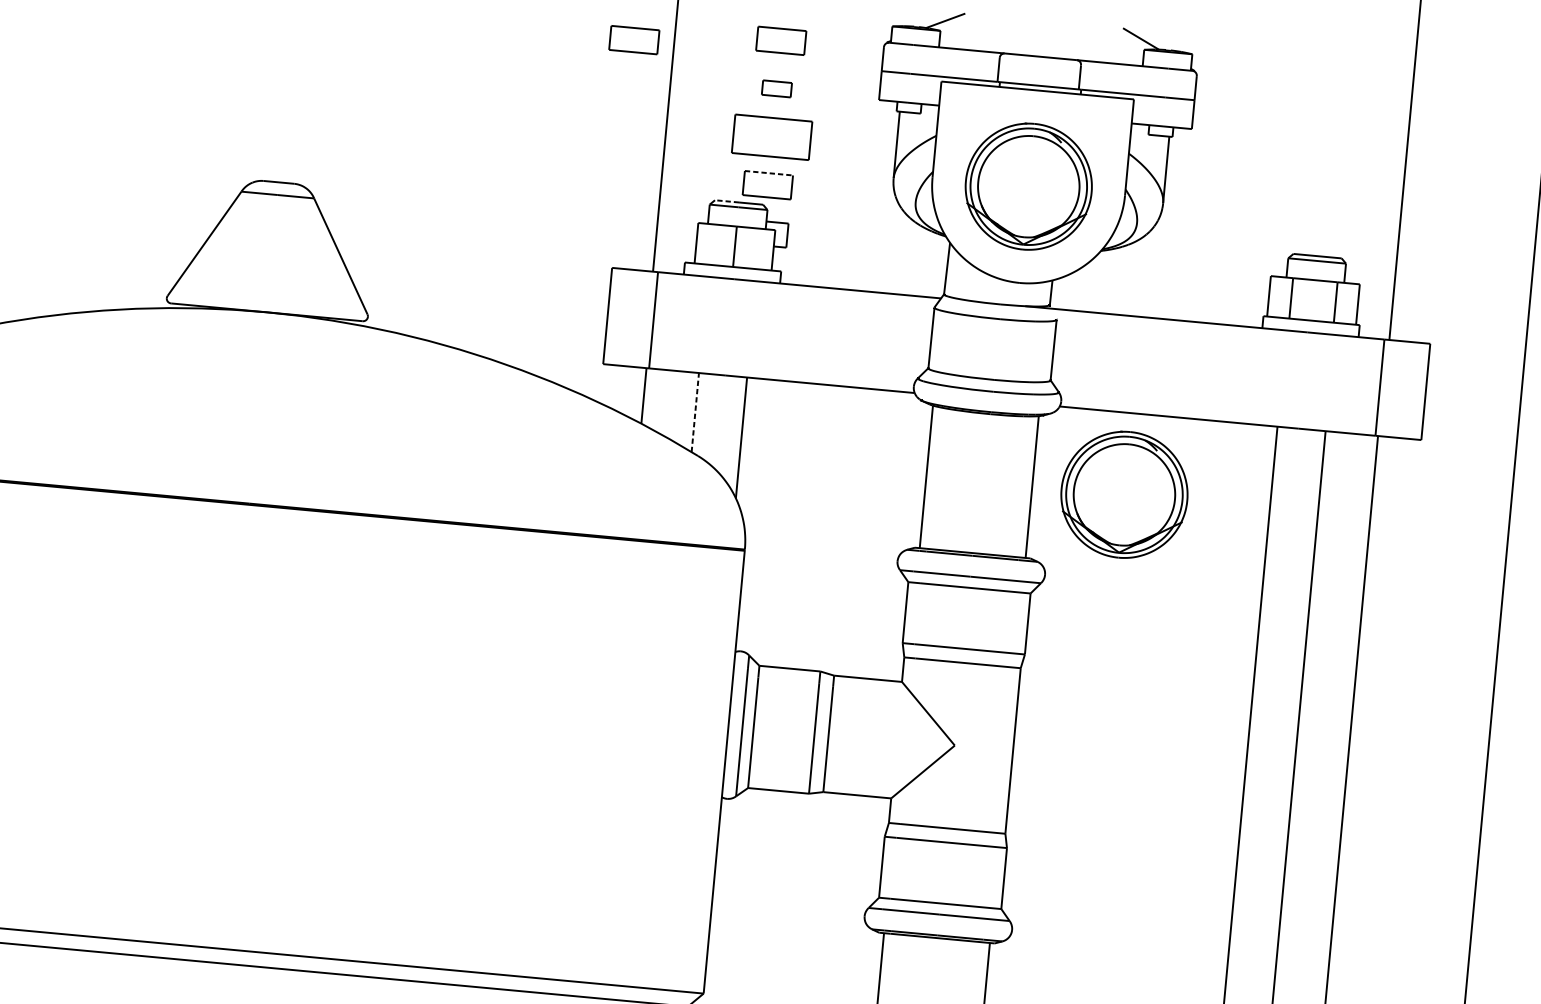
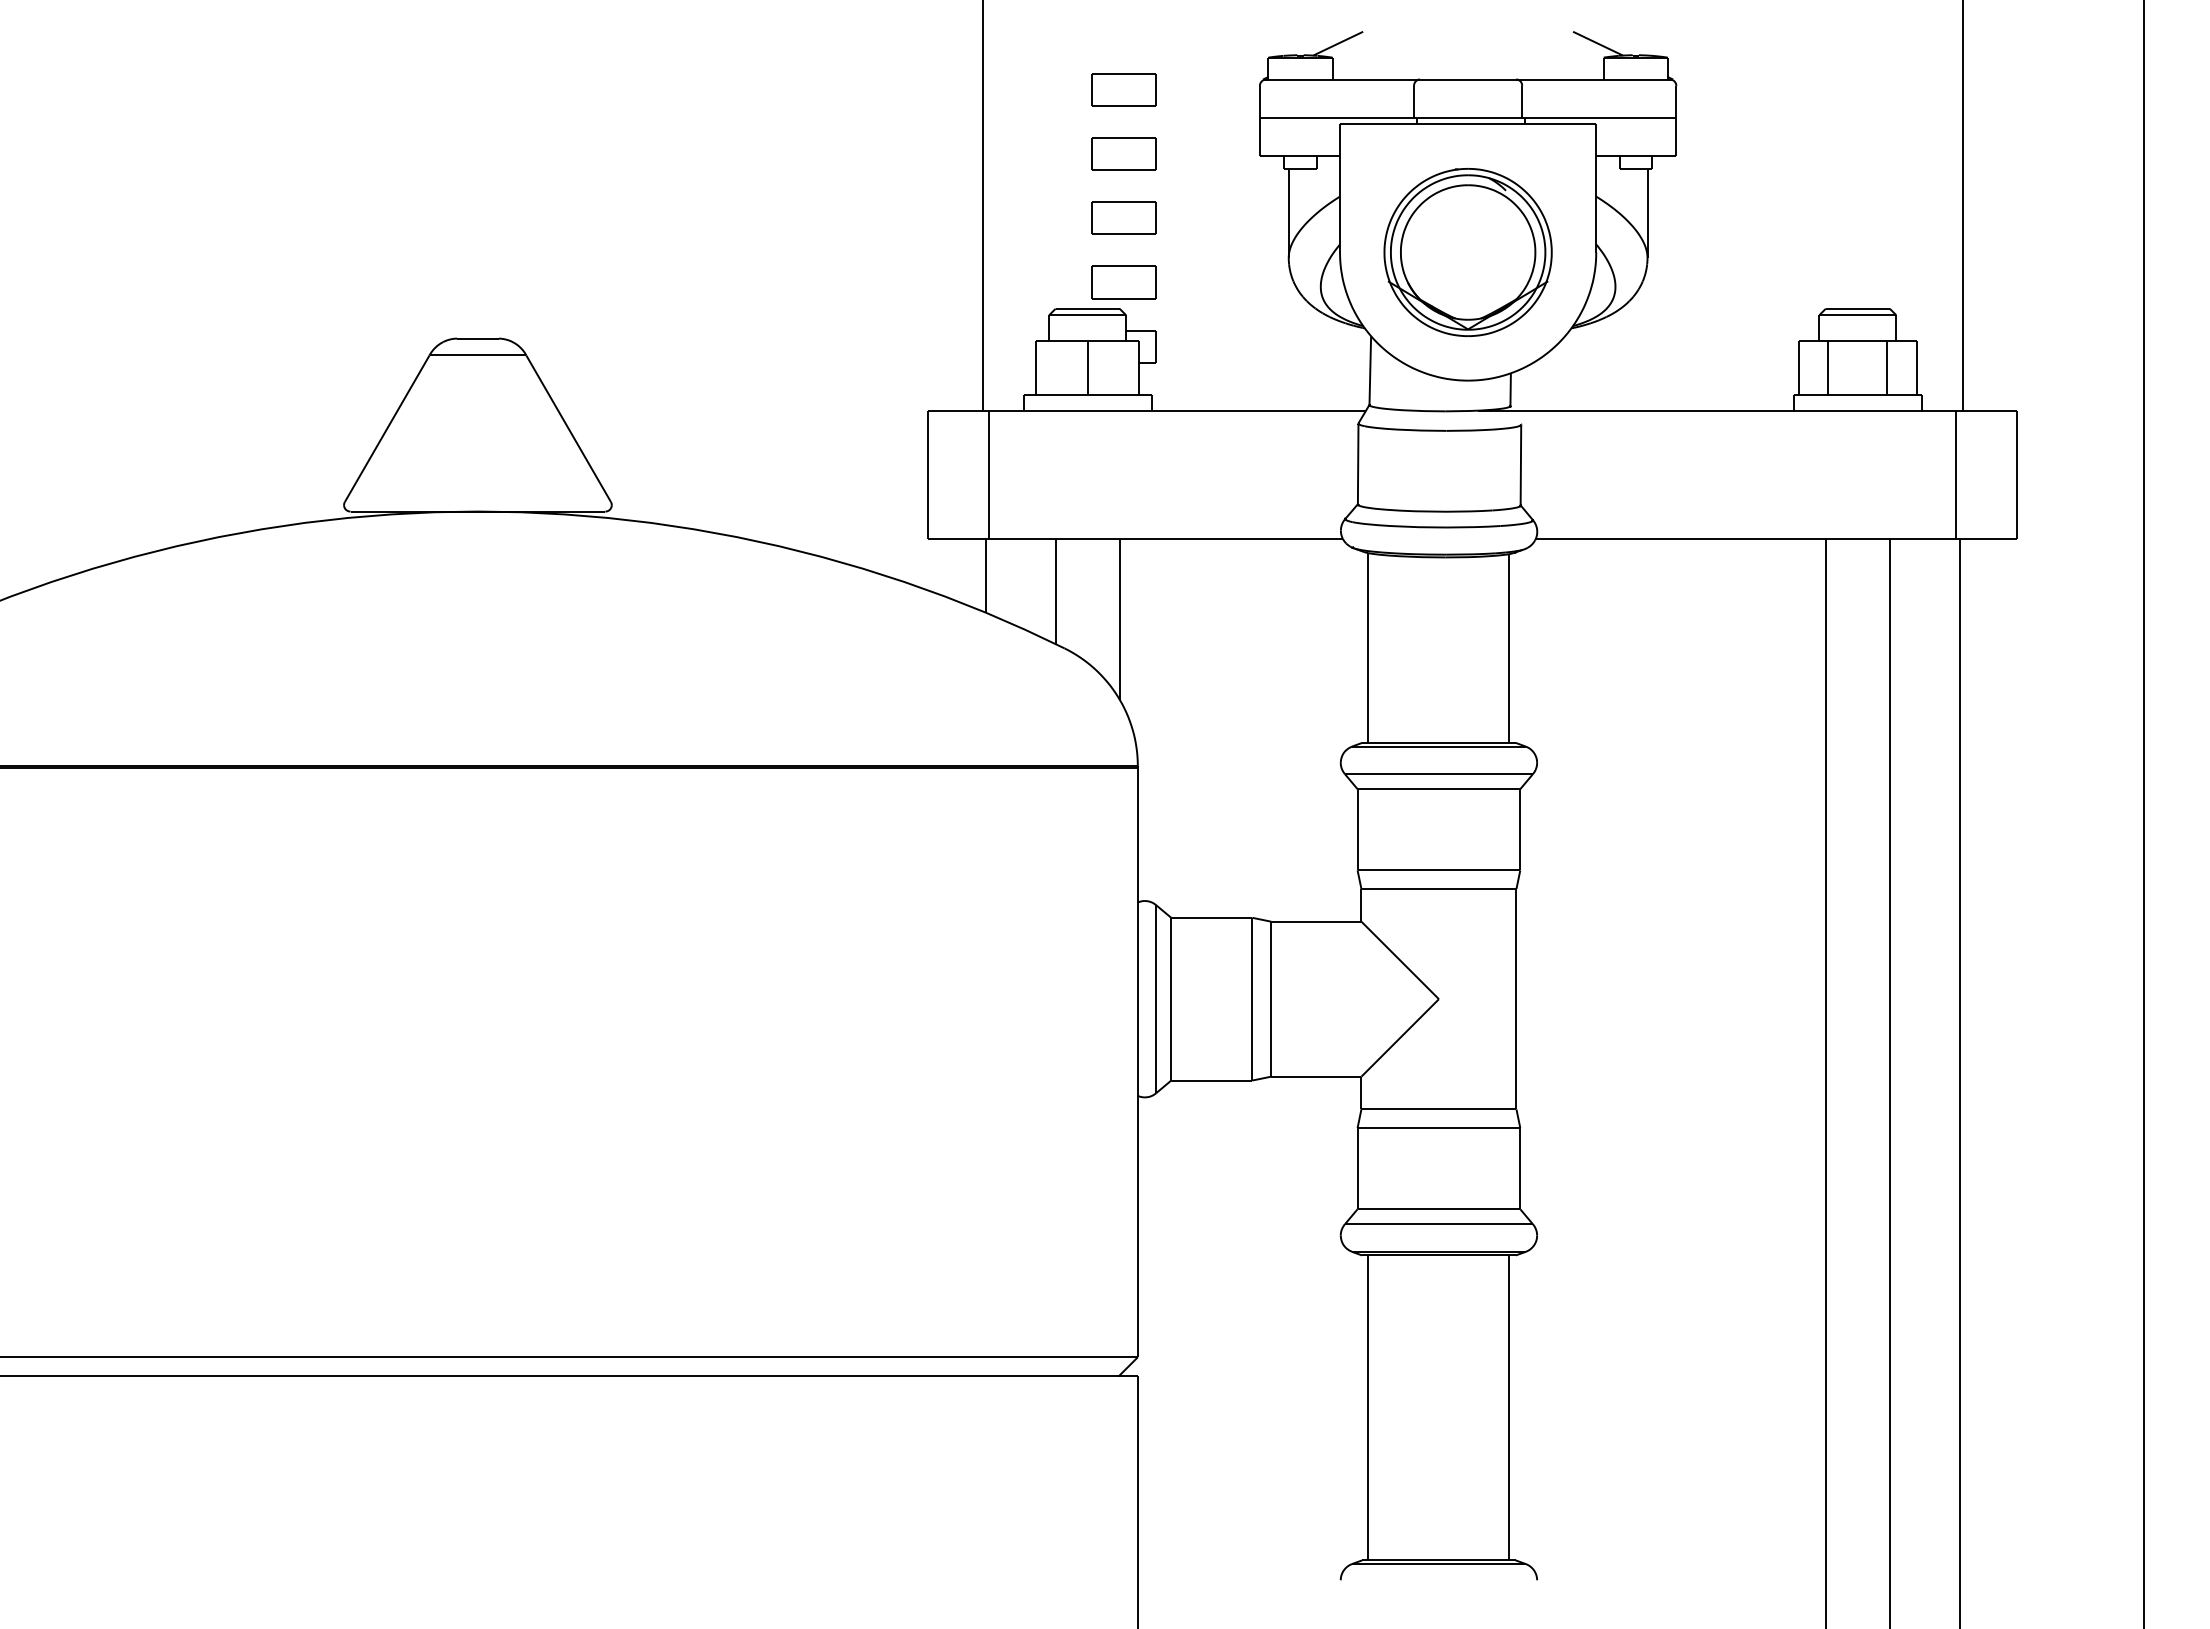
part: (634, 39) -> (929, 106), removed
part: (776, 88) -> (1123, 153), size x1.67
part: (772, 136) -> (1123, 217), size x0.62
line: (769, 173) -> (1124, 266), dashed -> solid
line: (726, 201) -> (1071, 308), dashed -> solid
line: (695, 412) -> (1055, 591), dashed -> solid
part: (1123, 494) -> (1631, 647), removed

